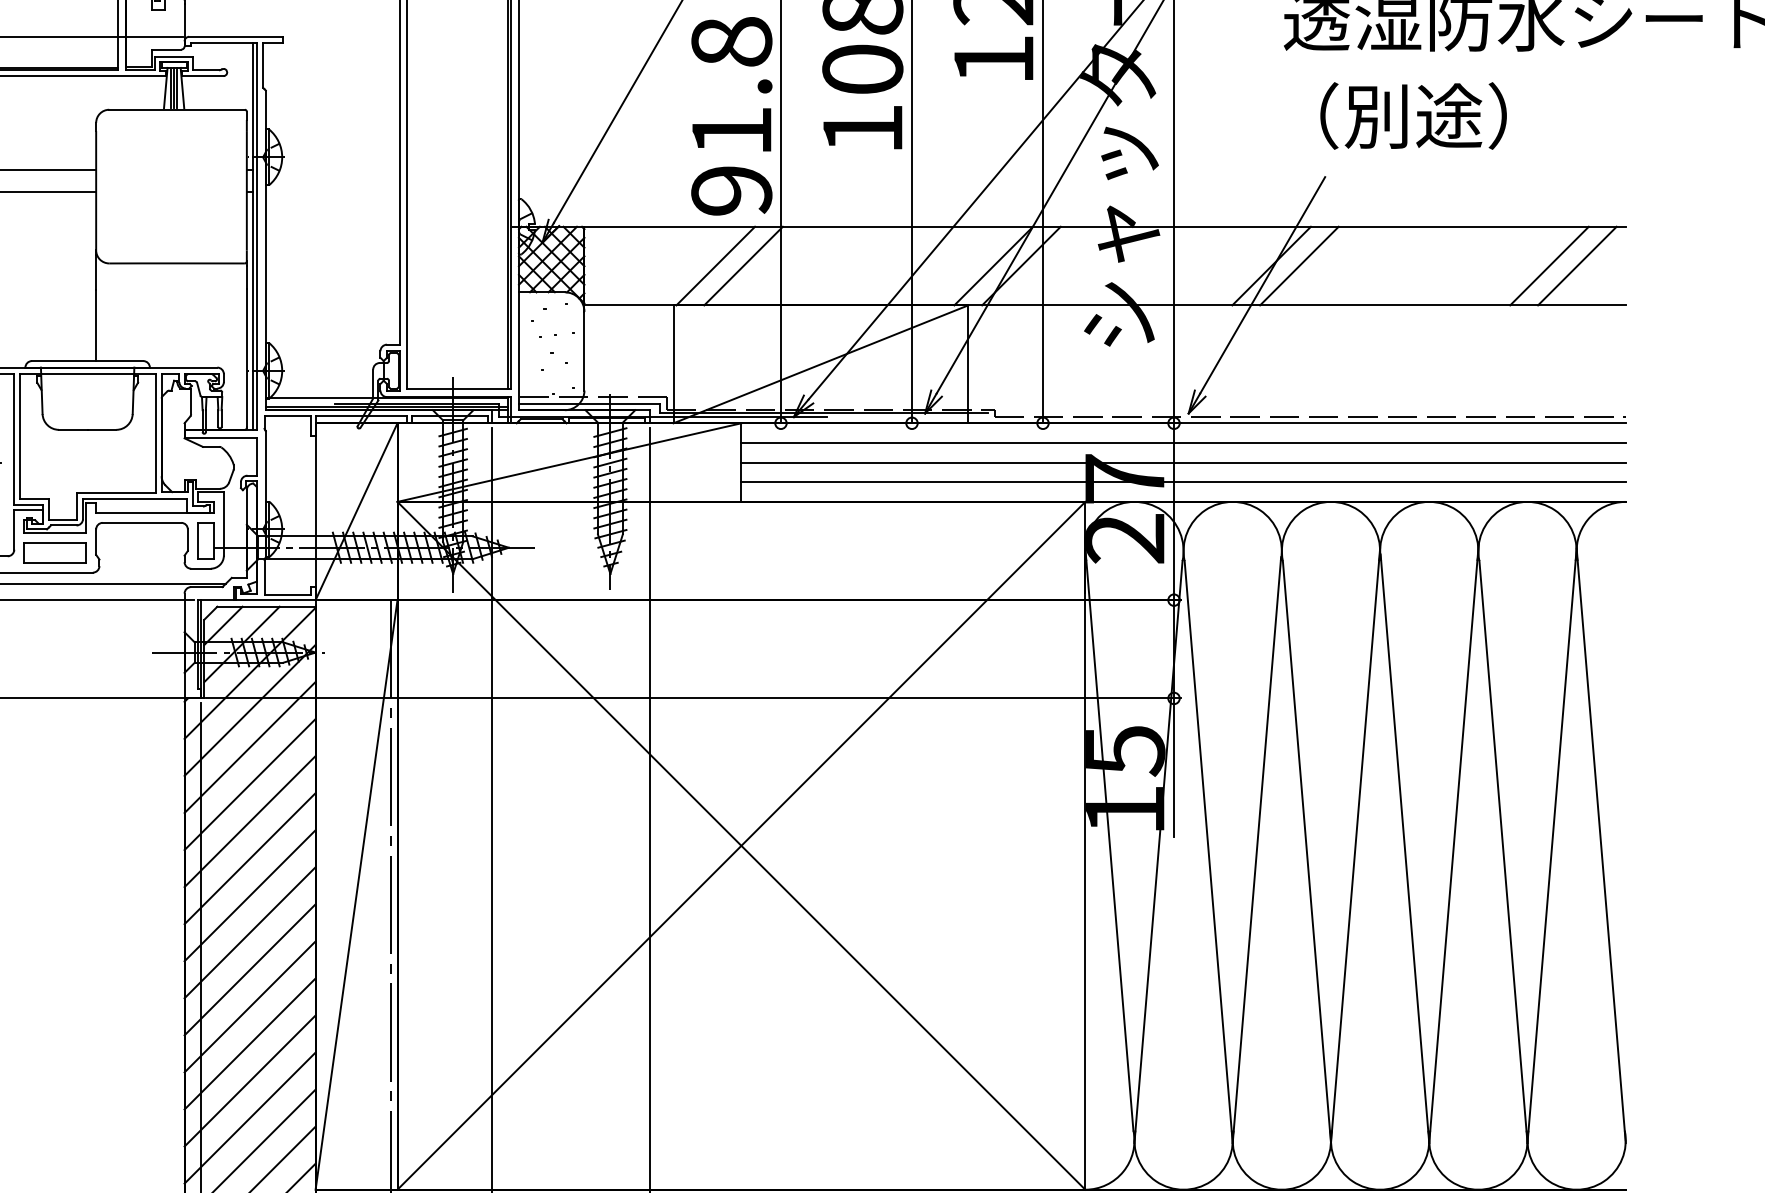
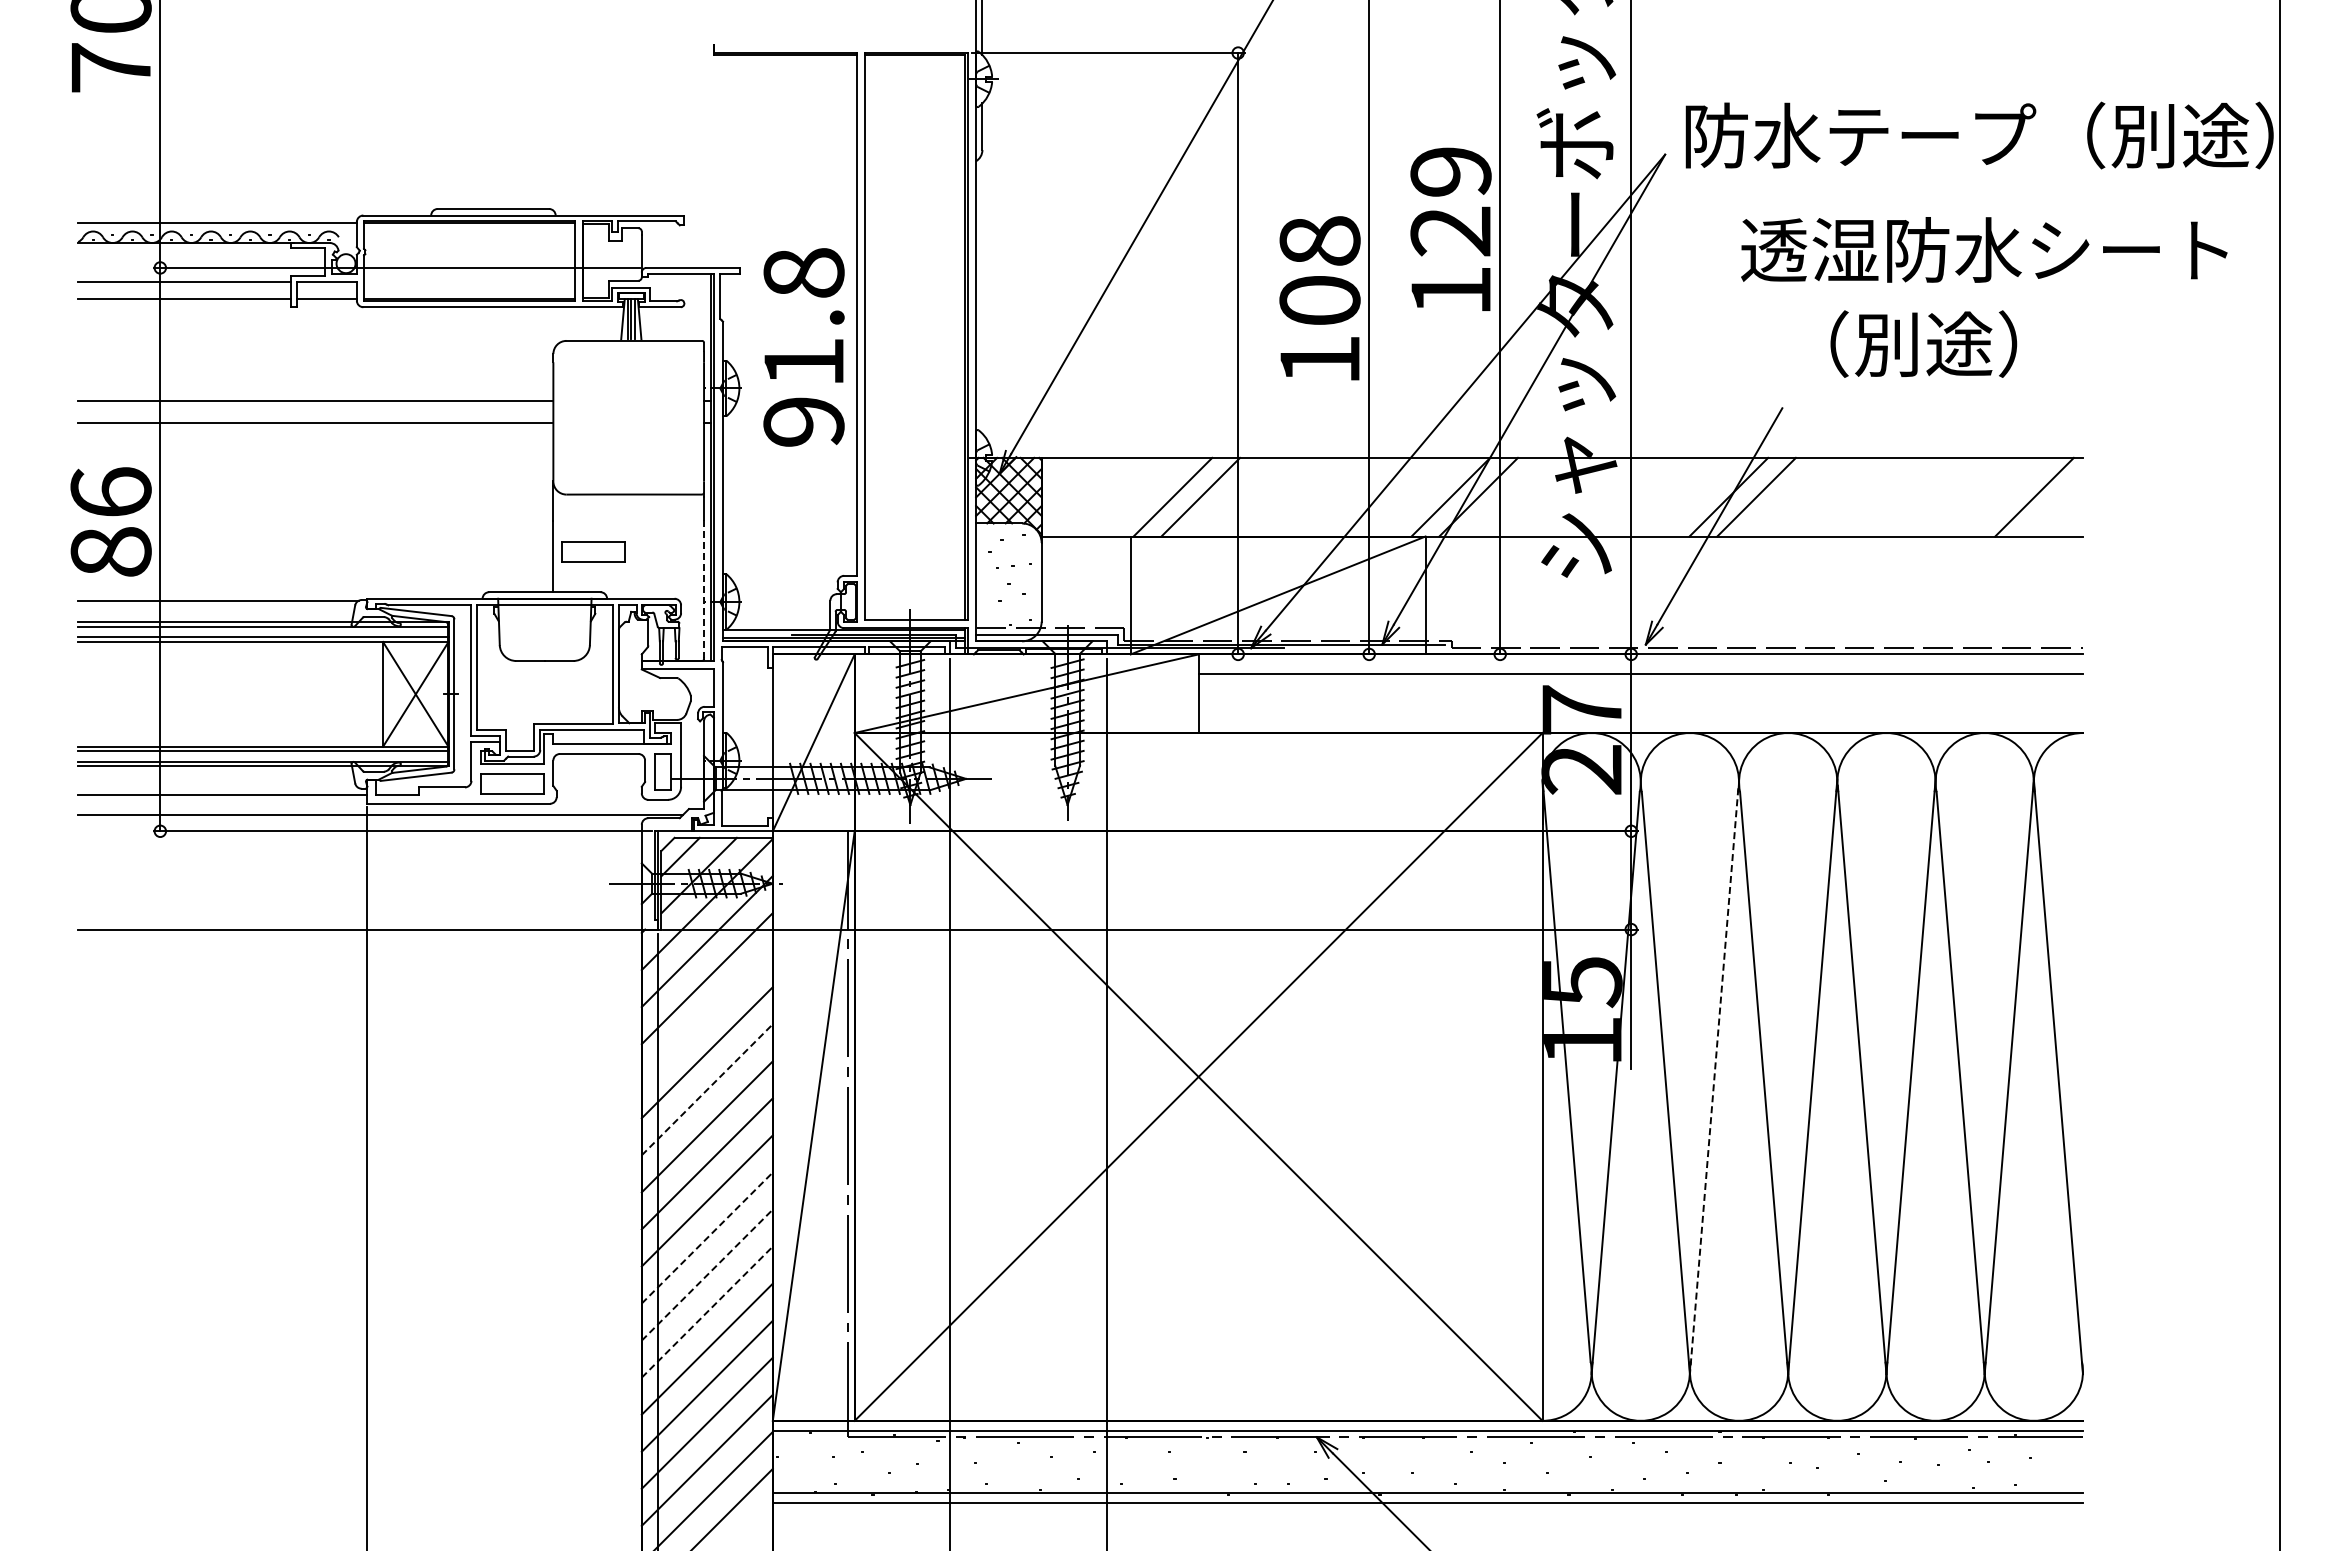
text: (1413, 115) -> (1923, 343), moved
text: (731, 116) -> (803, 347), moved
line: (1549, 265) -> (2006, 496), removed
part: (136, 320) -> (593, 551), added
line: (247, 358) -> (704, 589), solid -> dashed
line: (1183, 462) -> (1640, 693), removed
line: (1183, 482) -> (1640, 713), removed
line: (249, 784) -> (706, 1015), removed
line: (1257, 850) -> (1714, 1081), solid -> dashed
line: (250, 858) -> (707, 1089), solid -> dashed
line: (250, 1007) -> (707, 1238), solid -> dashed
line: (250, 1044) -> (707, 1275), solid -> dashed
line: (250, 1081) -> (707, 1312), solid -> dashed

